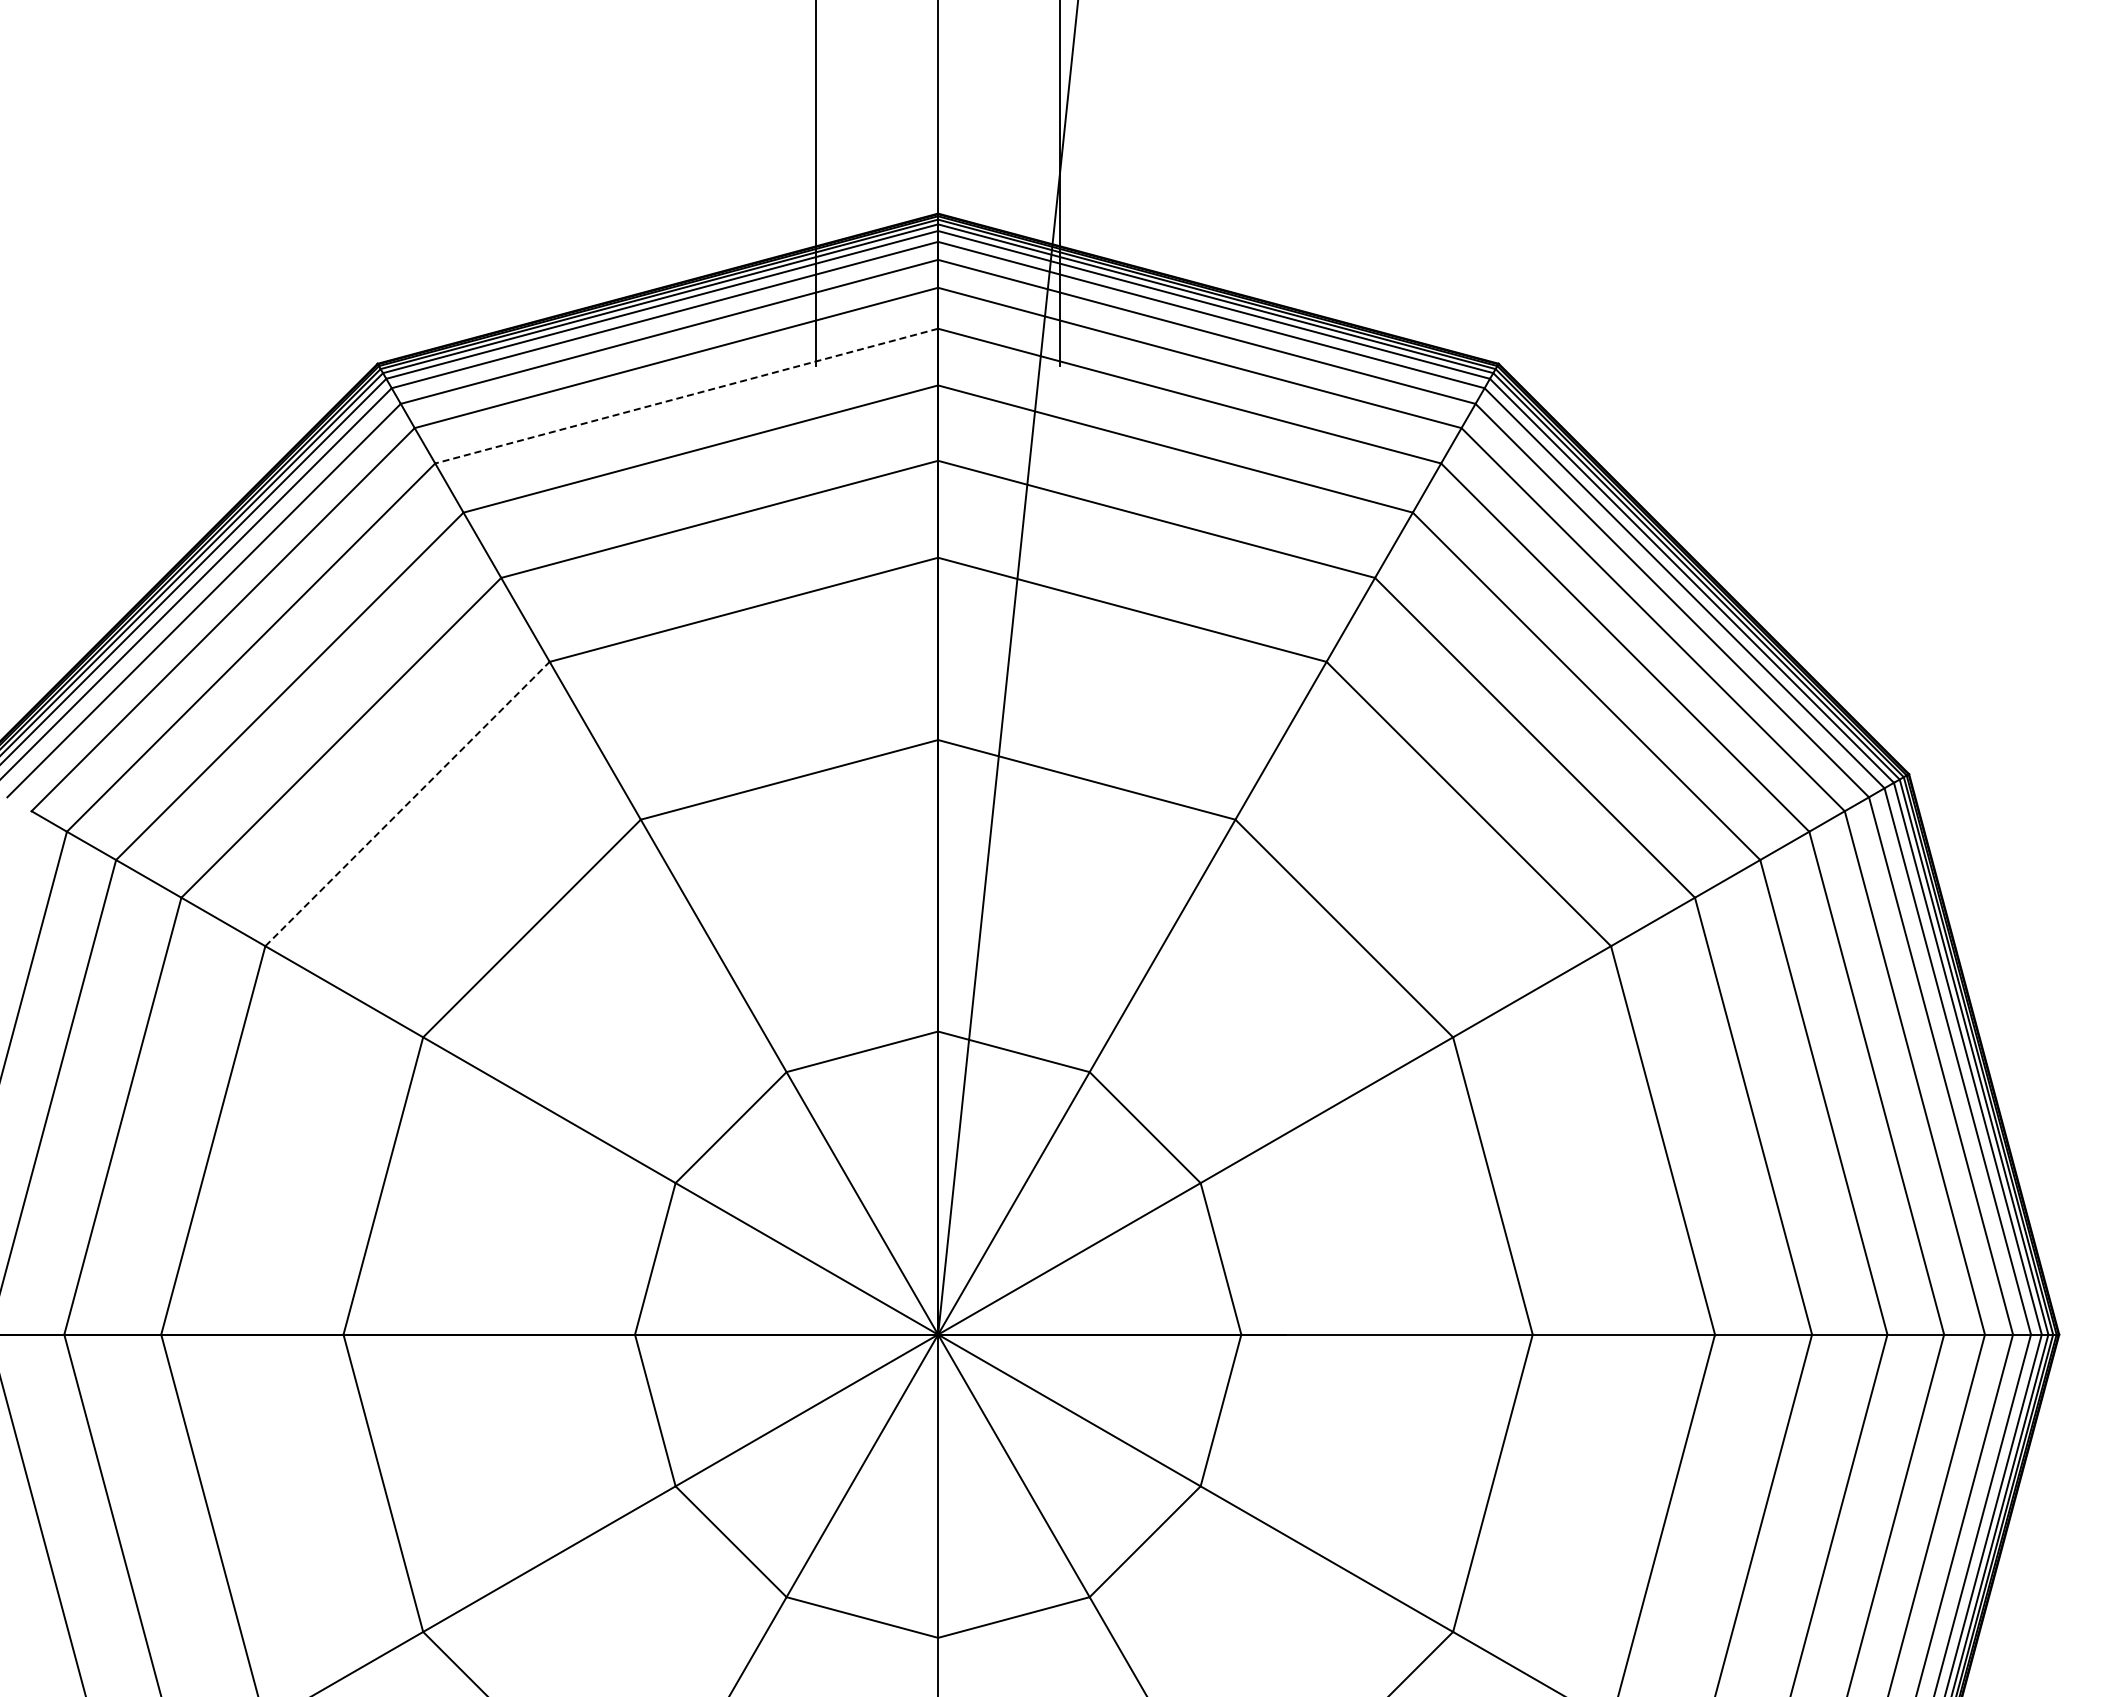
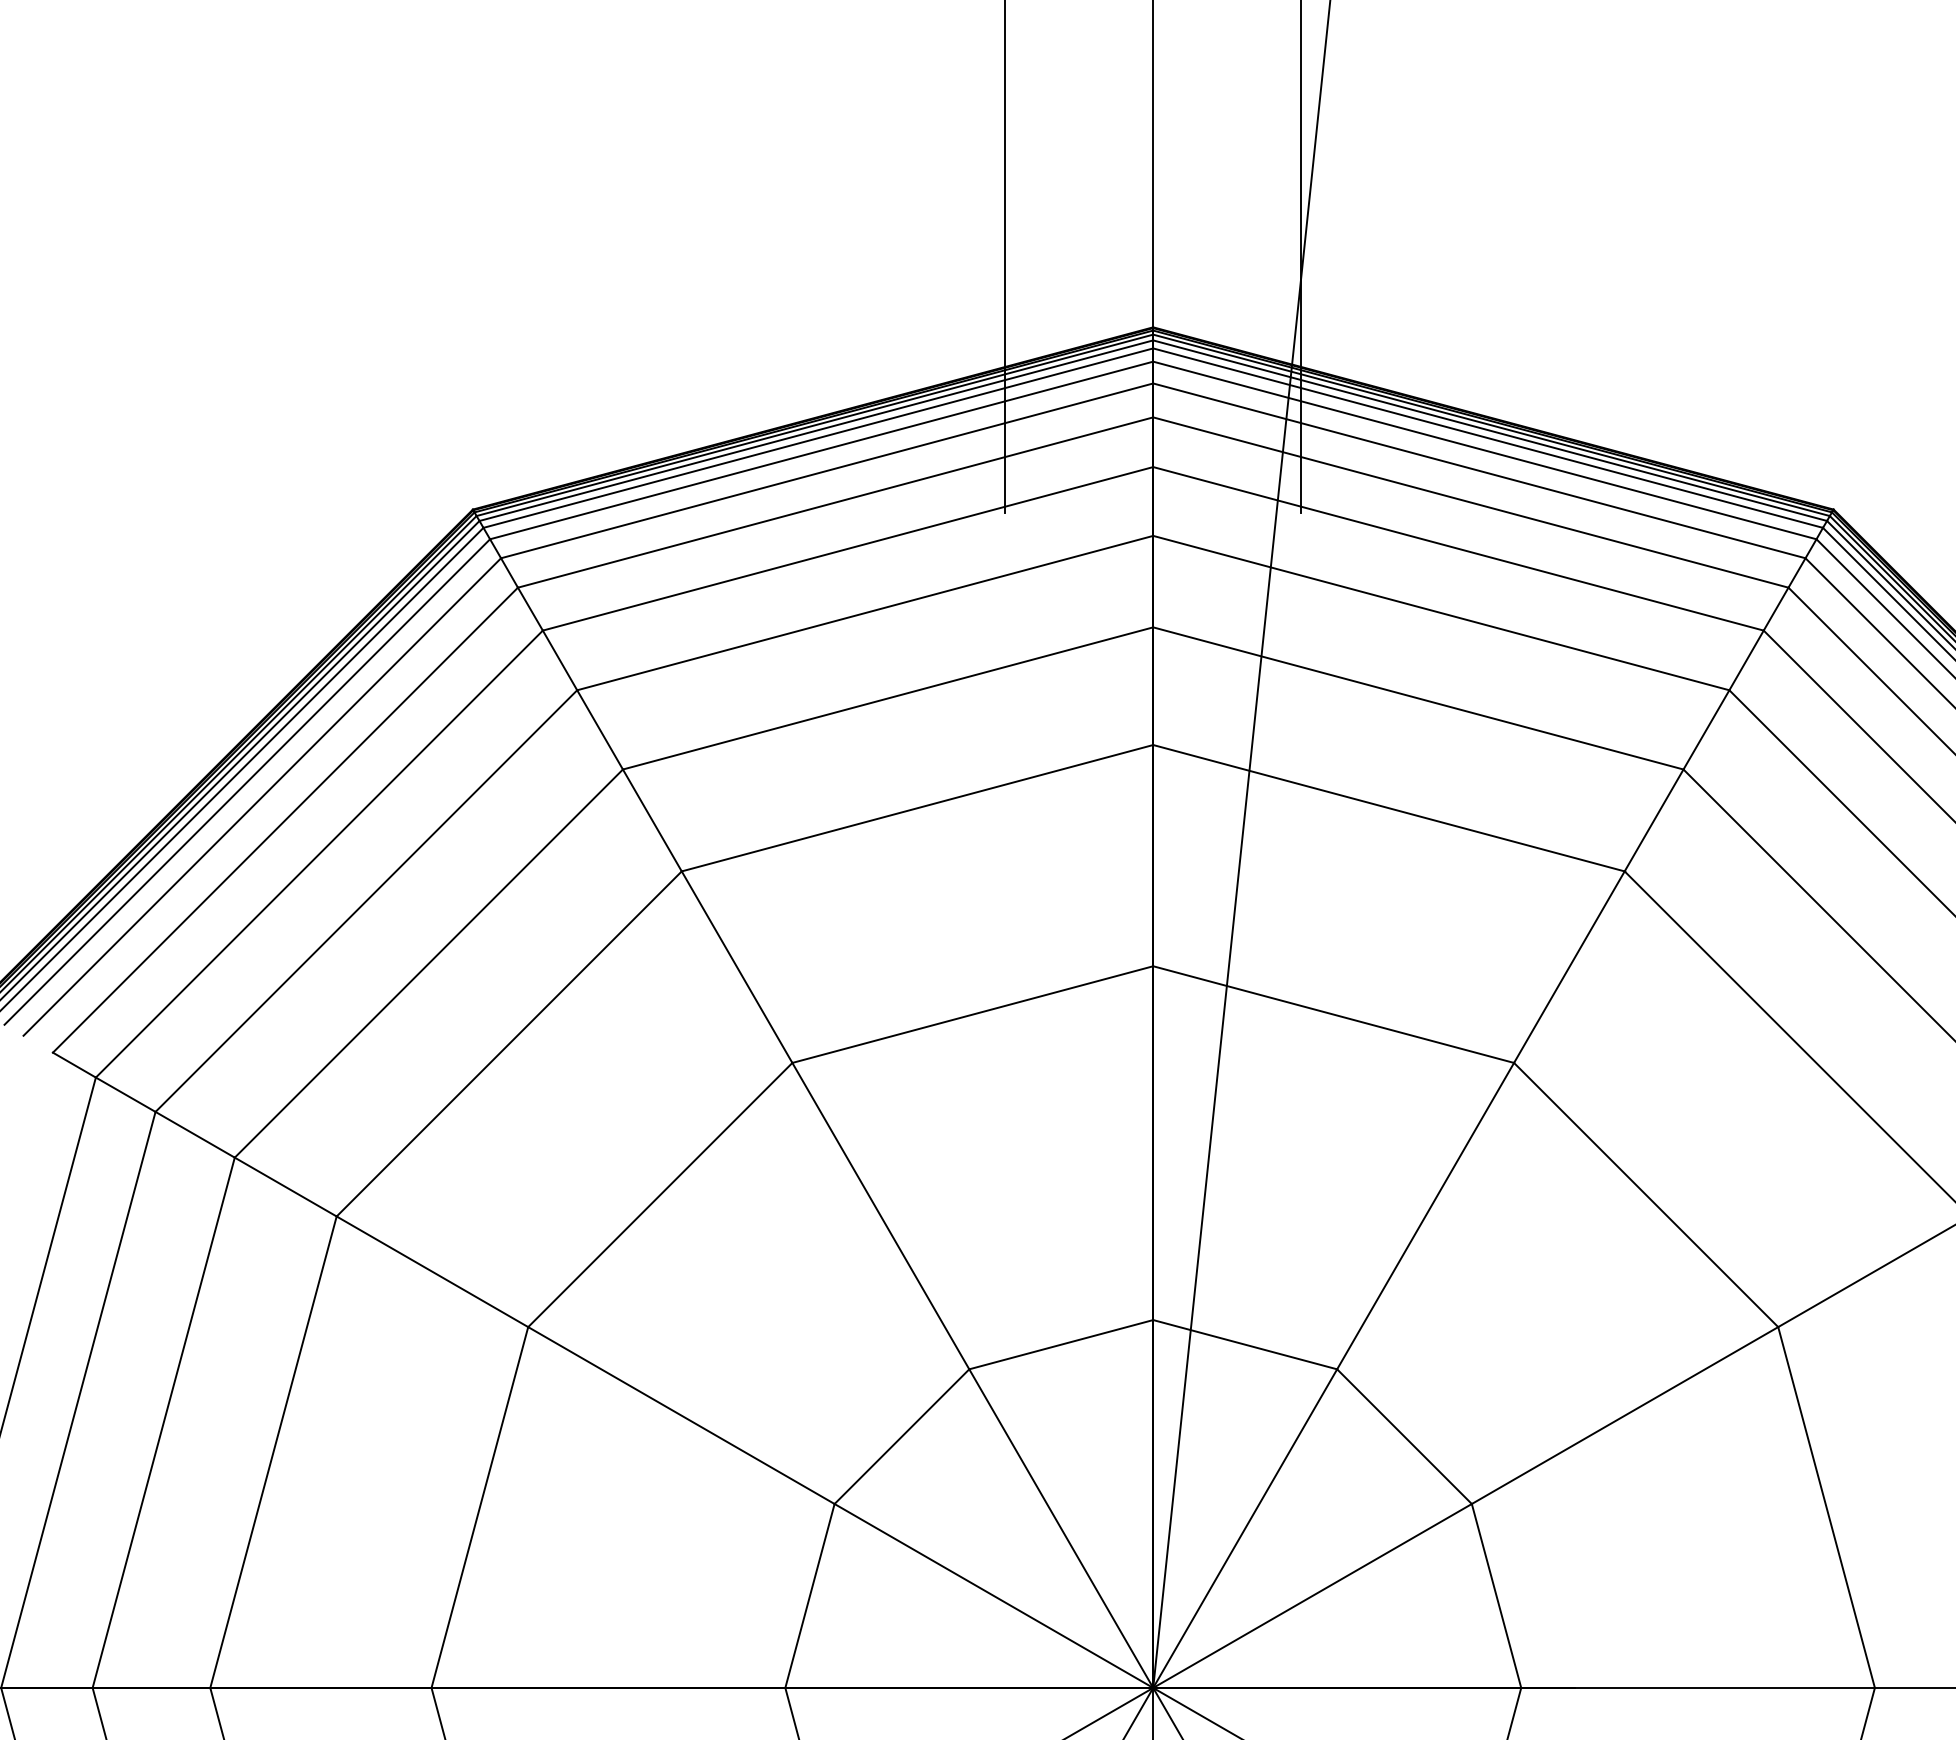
line: (686, 396) -> (847, 549), dashed -> solid
line: (407, 803) -> (509, 1043), dashed -> solid

